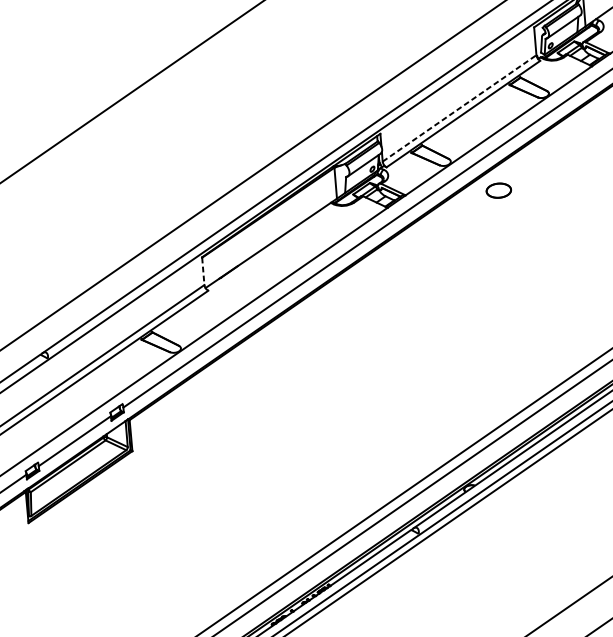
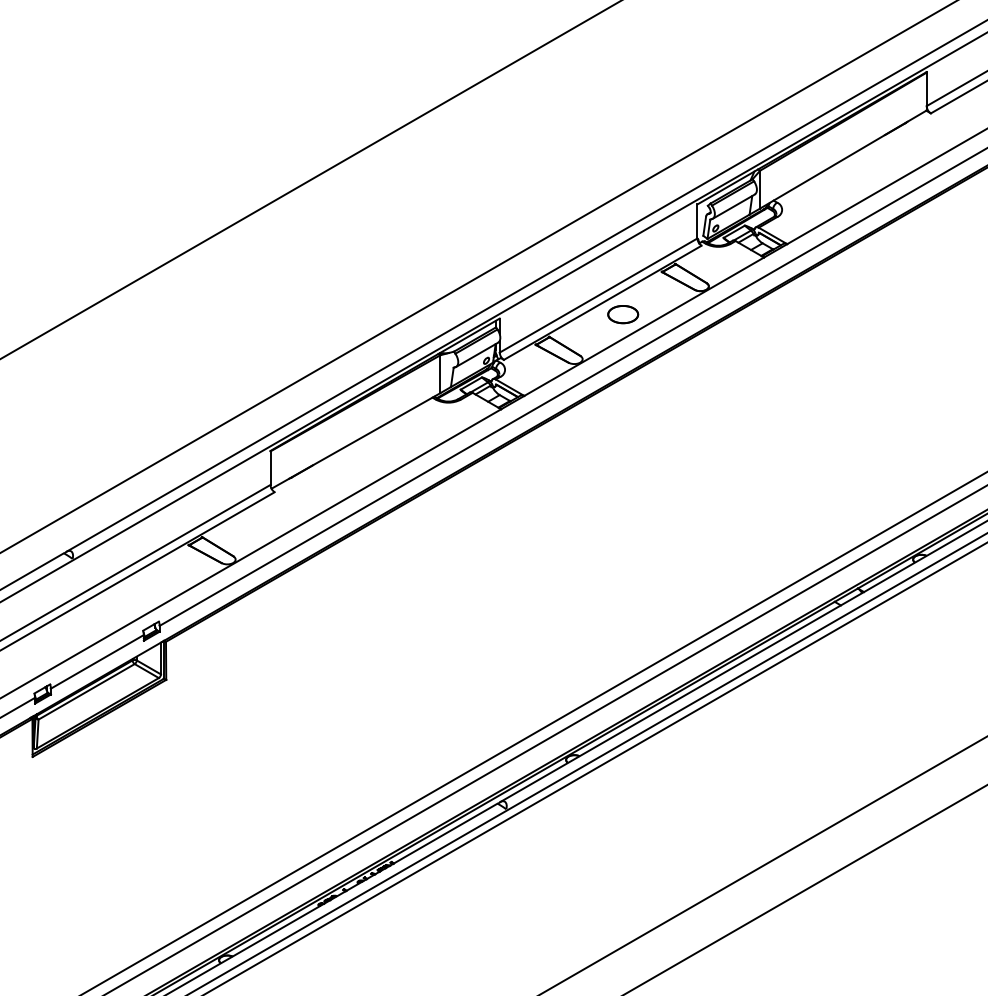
line: (460, 108) -> (599, 295), dashed -> solid
part: (499, 190) -> (623, 314), moved
line: (203, 271) -> (270, 468), dashed -> solid

